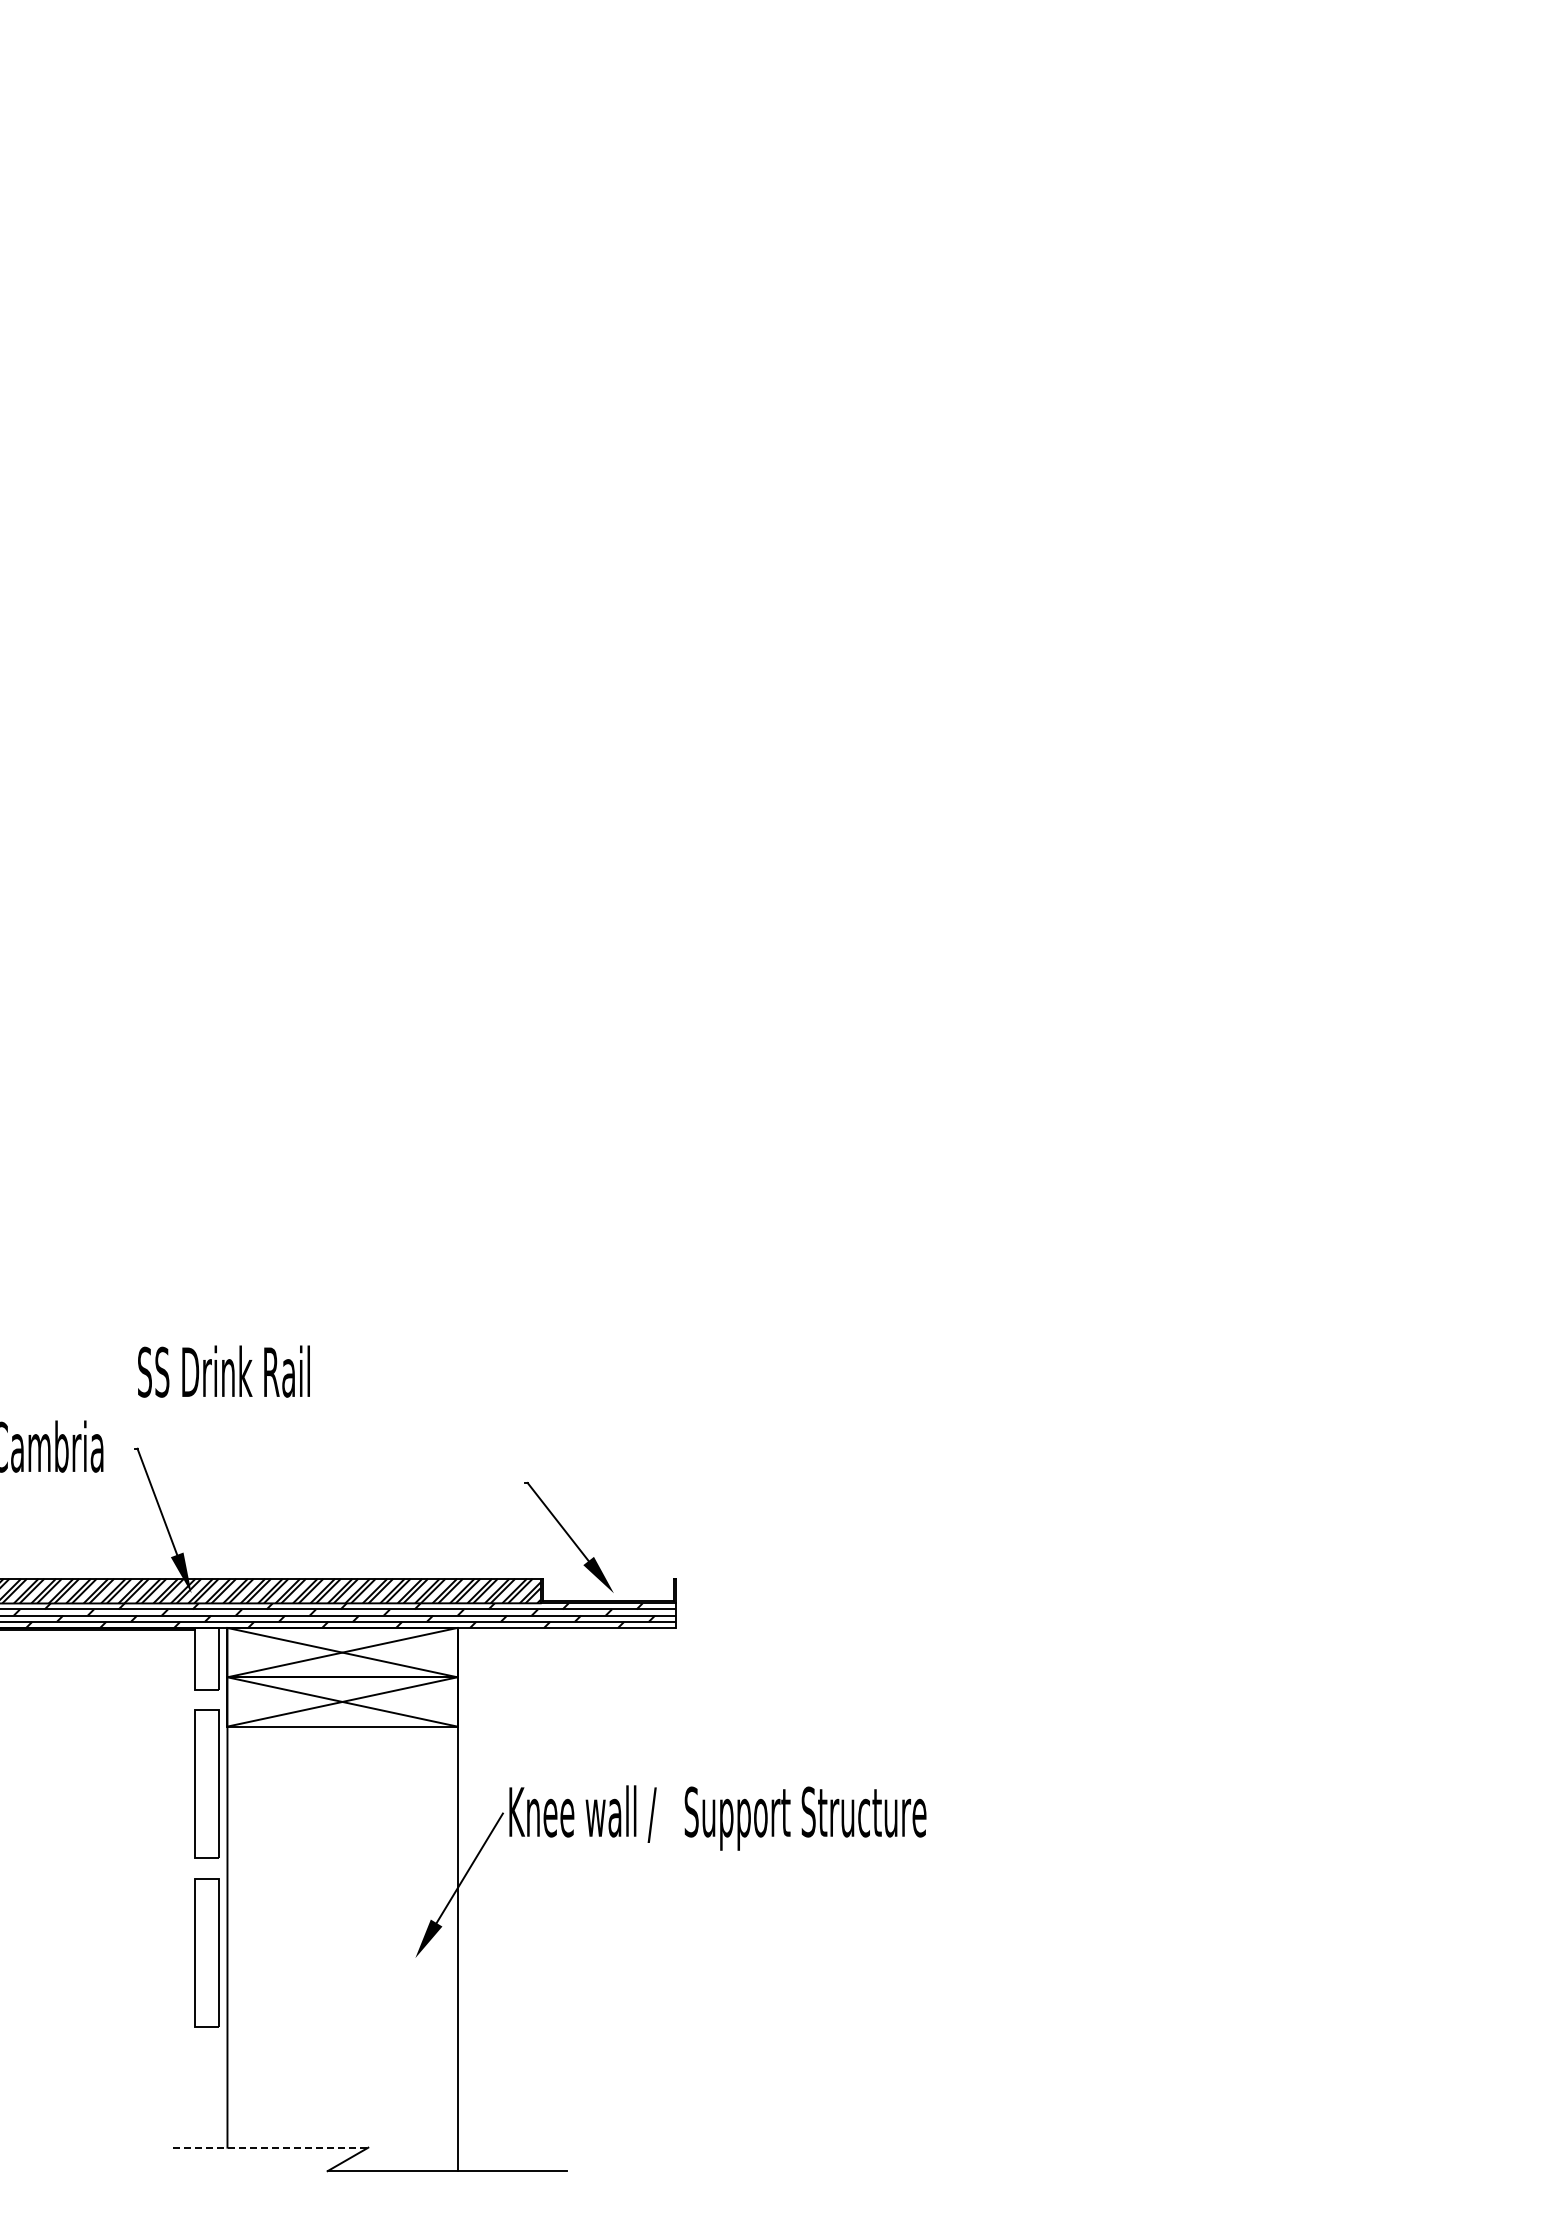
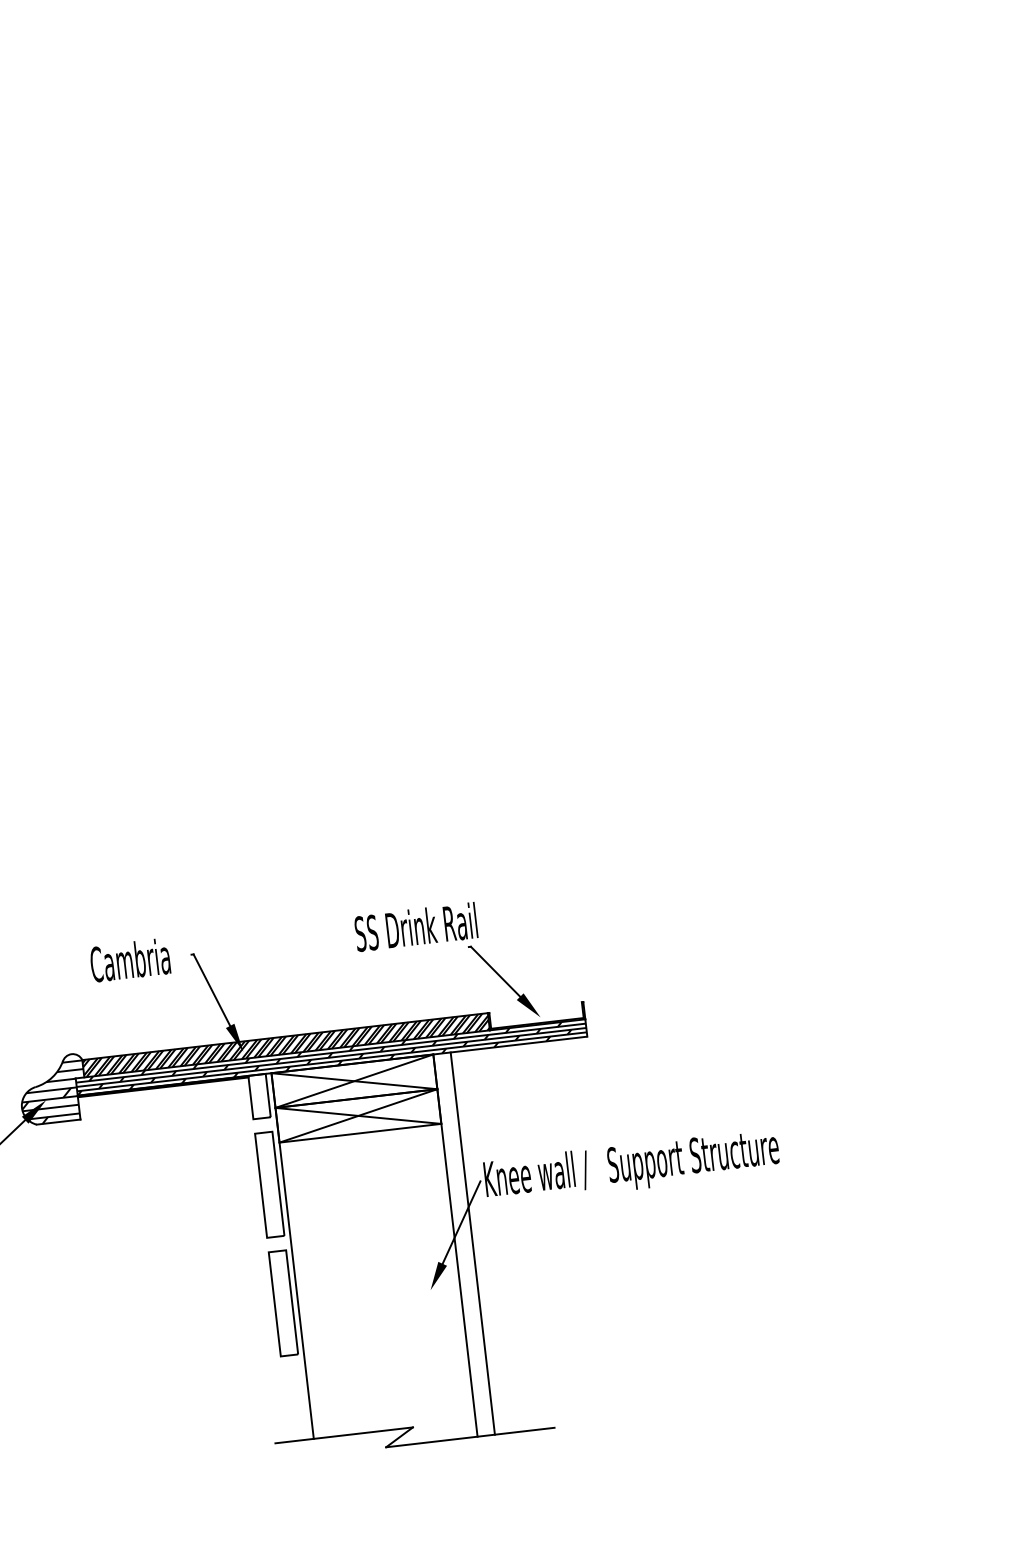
text: (223, 1371) -> (415, 927), moved
line: (482, 1899) -> (473, 1243), added
line: (270, 2147) -> (344, 1435), dashed -> solid

